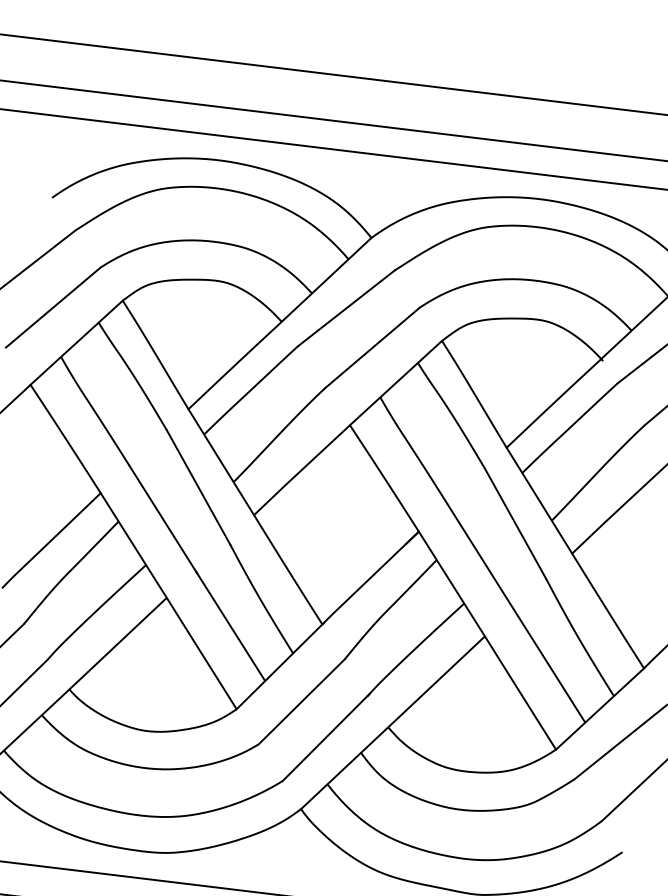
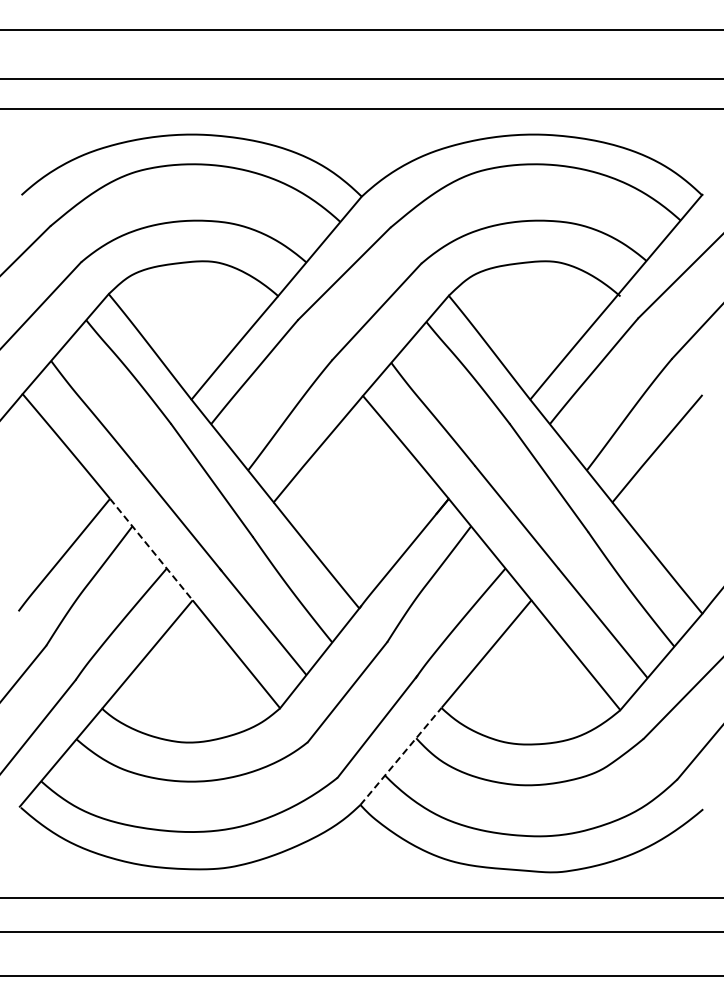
line: (133, 546) -> (151, 550), solid -> dashed
line: (345, 768) -> (401, 756), solid -> dashed

